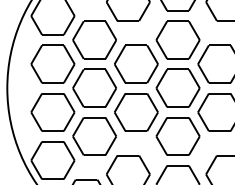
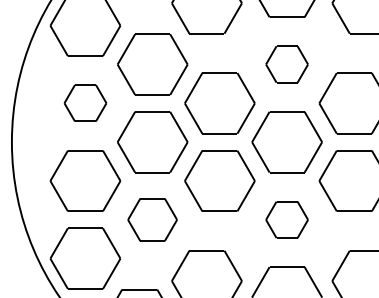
part: (177, 39) -> (286, 63), size x0.6
part: (52, 63) -> (84, 102), size x0.6
part: (94, 136) -> (152, 219), size x0.7
part: (177, 136) -> (286, 219), size x0.6

